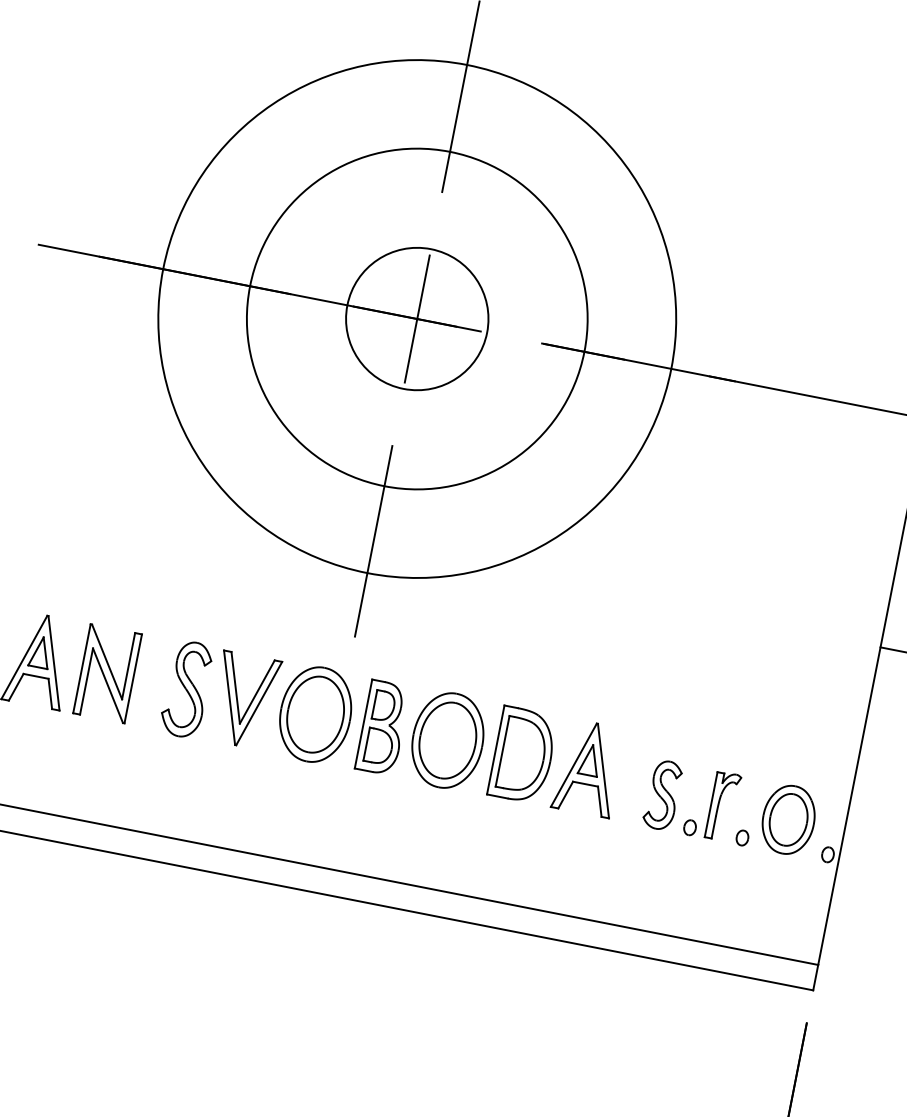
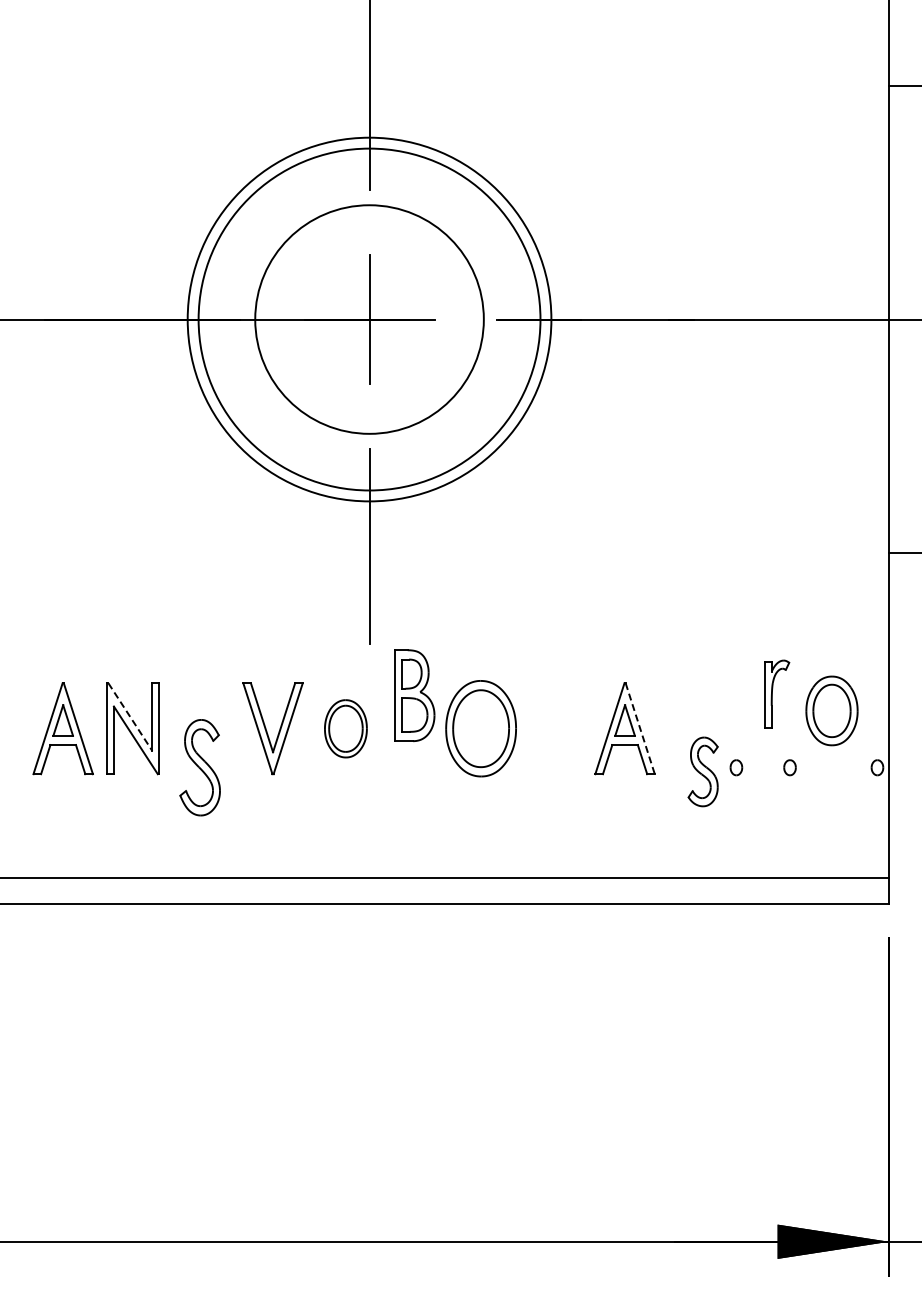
circle: (417, 318) -> (369, 319), size x0.7
circle: (417, 318) -> (369, 319), size x1.6
line: (107, 662) -> (130, 717), solid -> dashed
part: (186, 689) -> (199, 767), moved
part: (315, 714) -> (345, 728), size x0.6
part: (382, 727) -> (414, 695), moved
part: (522, 755) -> (557, 728), removed
line: (603, 770) -> (640, 728), solid -> dashed
part: (662, 794) -> (702, 771), moved
part: (723, 805) -> (777, 693), moved
part: (788, 819) -> (831, 710), moved

